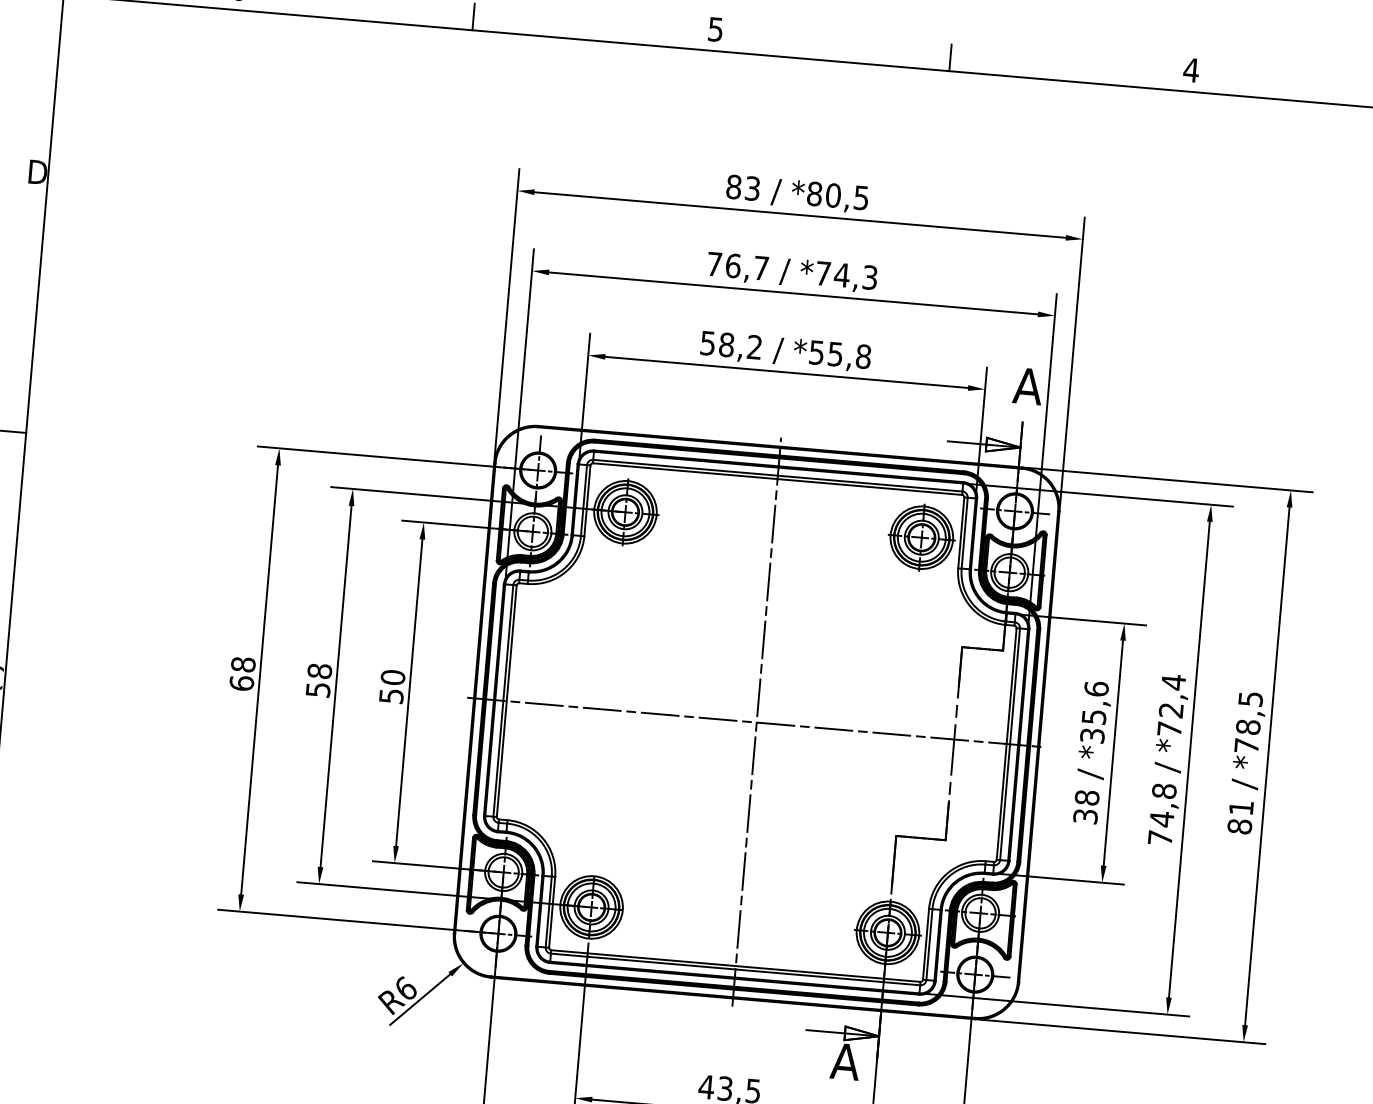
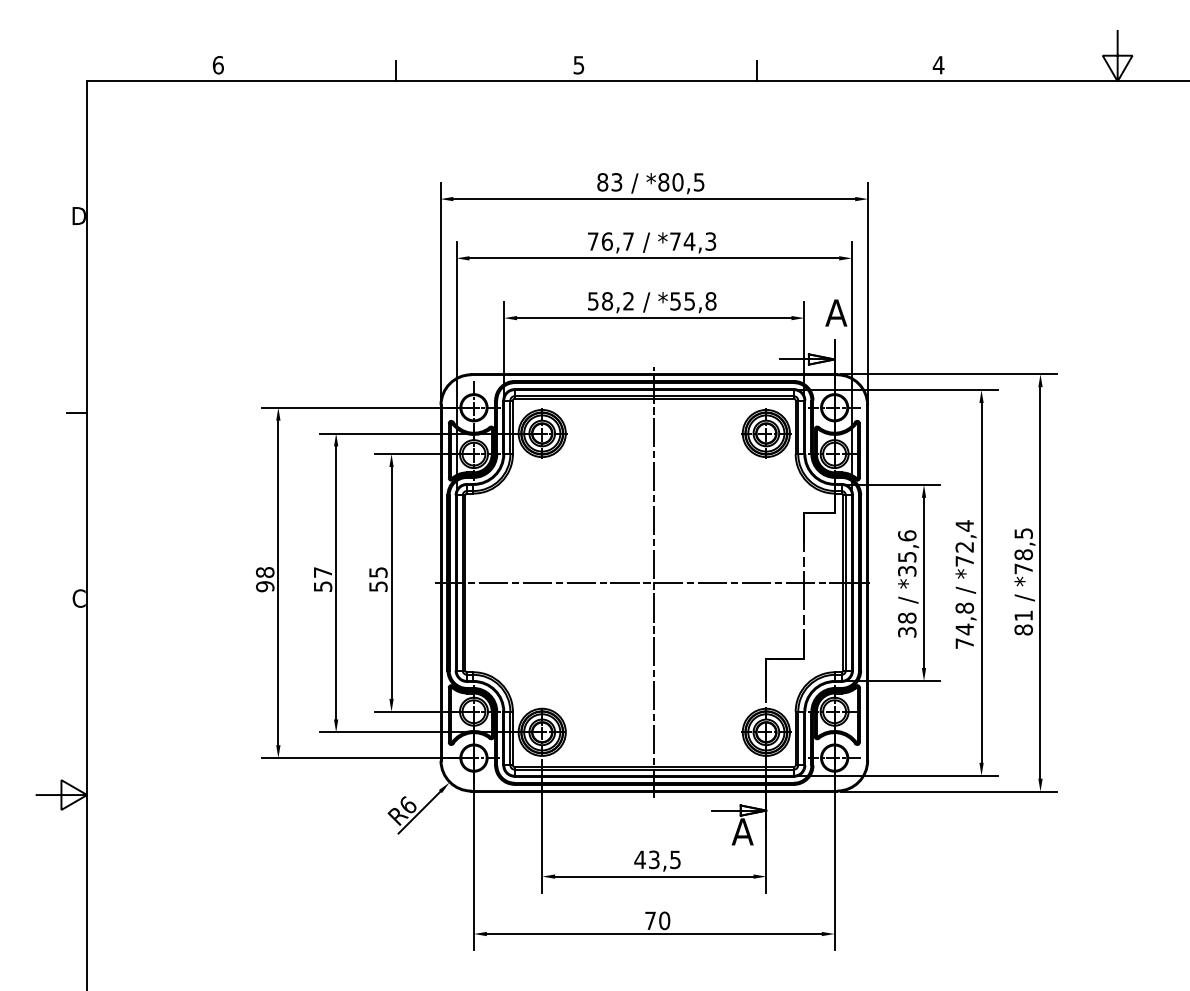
text: (319, 671) -> (322, 572), 58 -> 57
text: (393, 677) -> (378, 572), 50 -> 55
text: (242, 683) -> (265, 586), 68 -> 98

